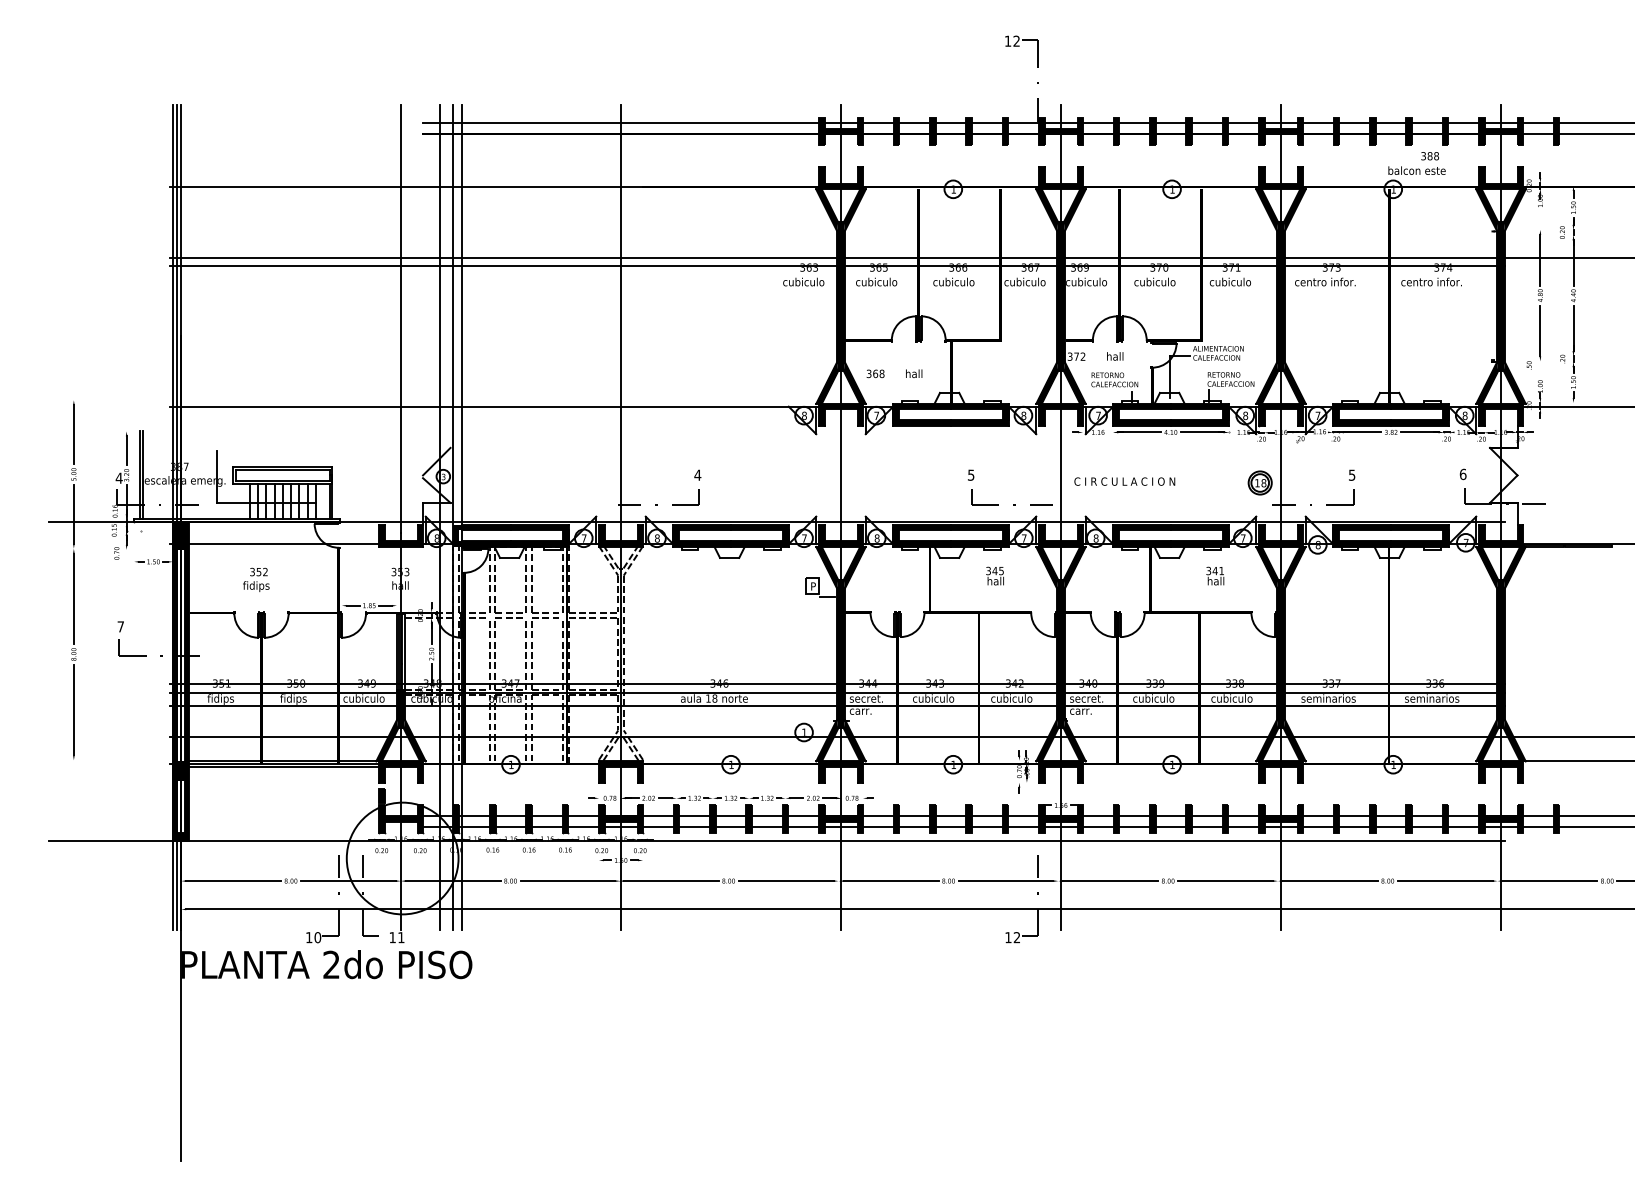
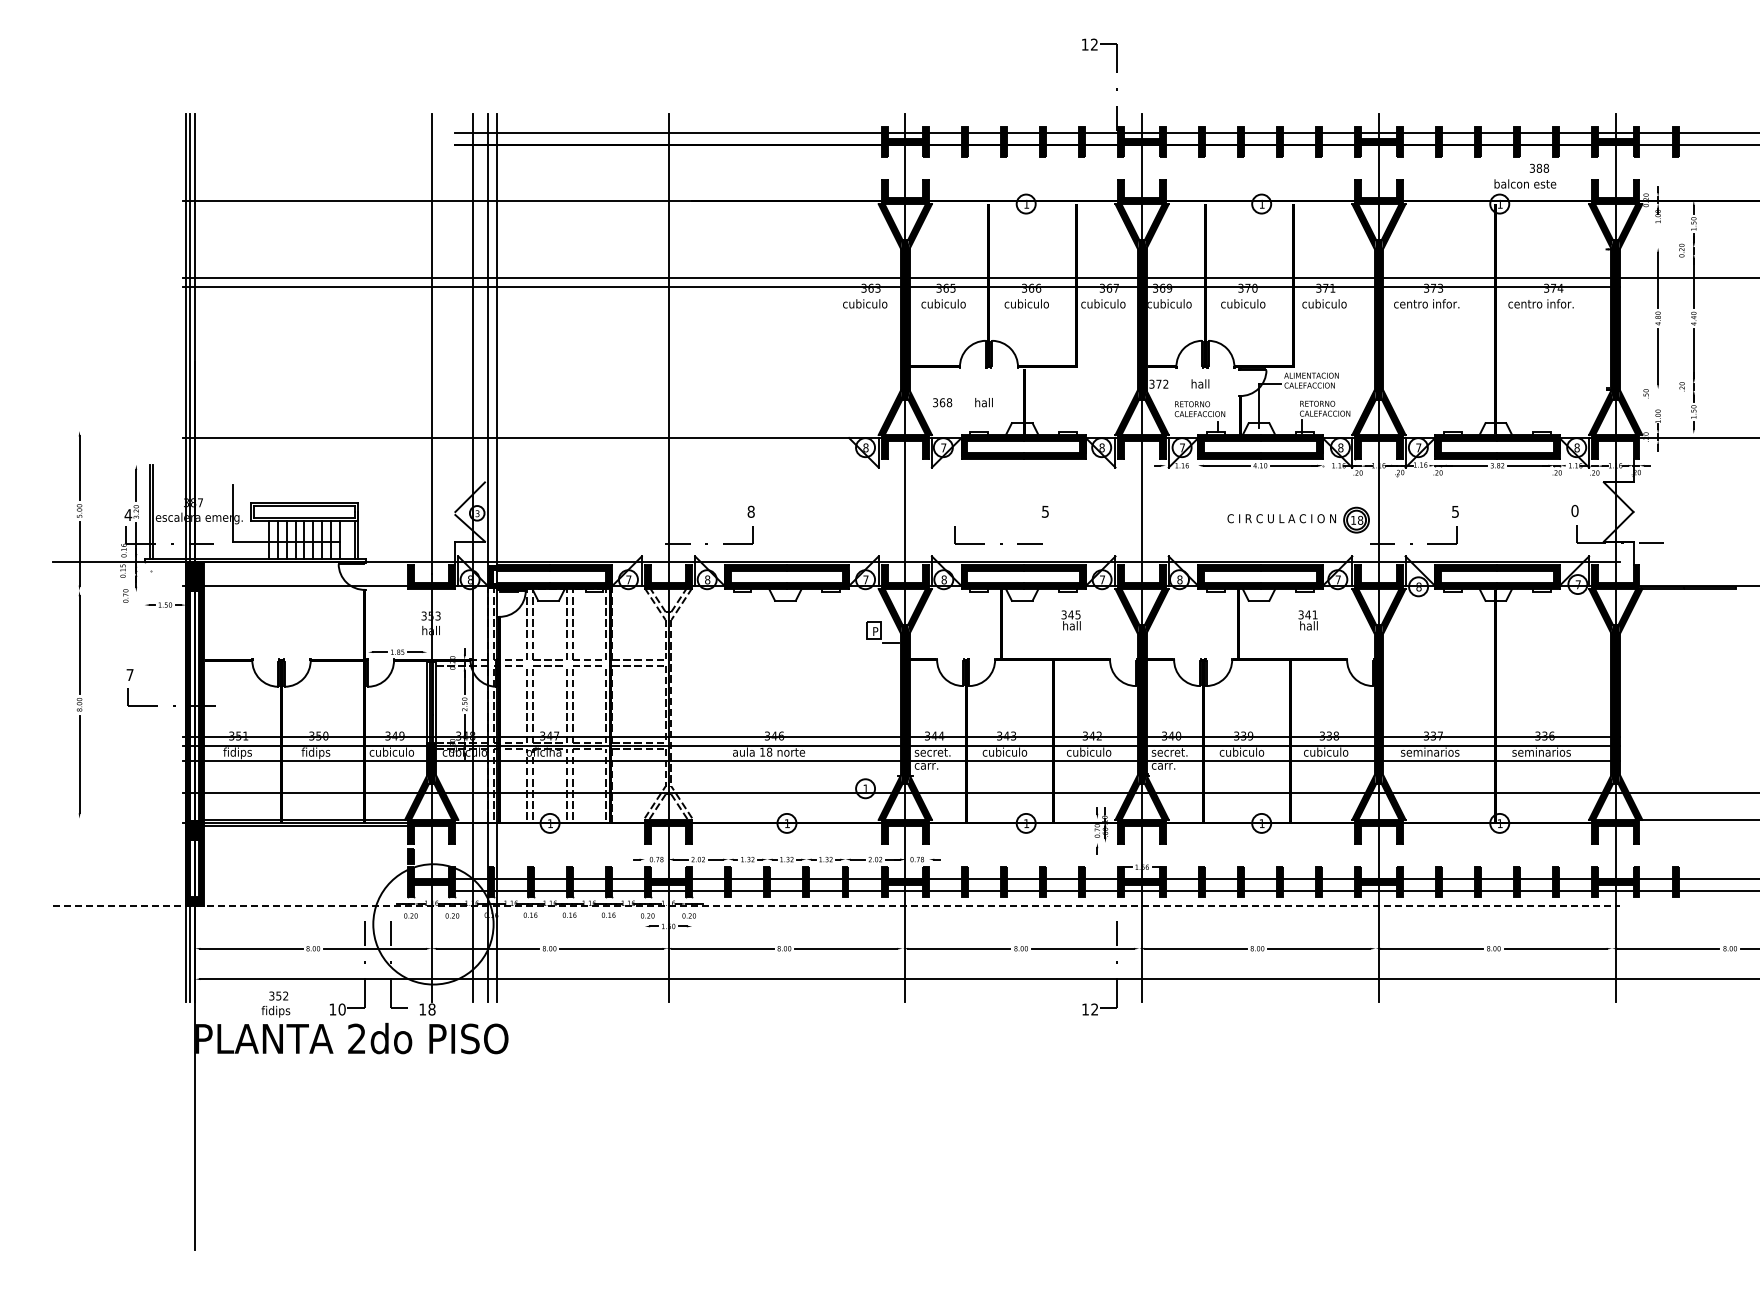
text: (697, 474) -> (750, 511), 4 -> 8
text: (1462, 474) -> (1574, 510), 6 -> 0
text: (1124, 481) -> (1281, 518), moved
part: (1013, 504) -> (1000, 543), moved
text: (255, 579) -> (275, 1004), moved
line: (777, 840) -> (836, 905), solid -> dashed
text: (400, 937) -> (431, 1009), 11 -> 18

